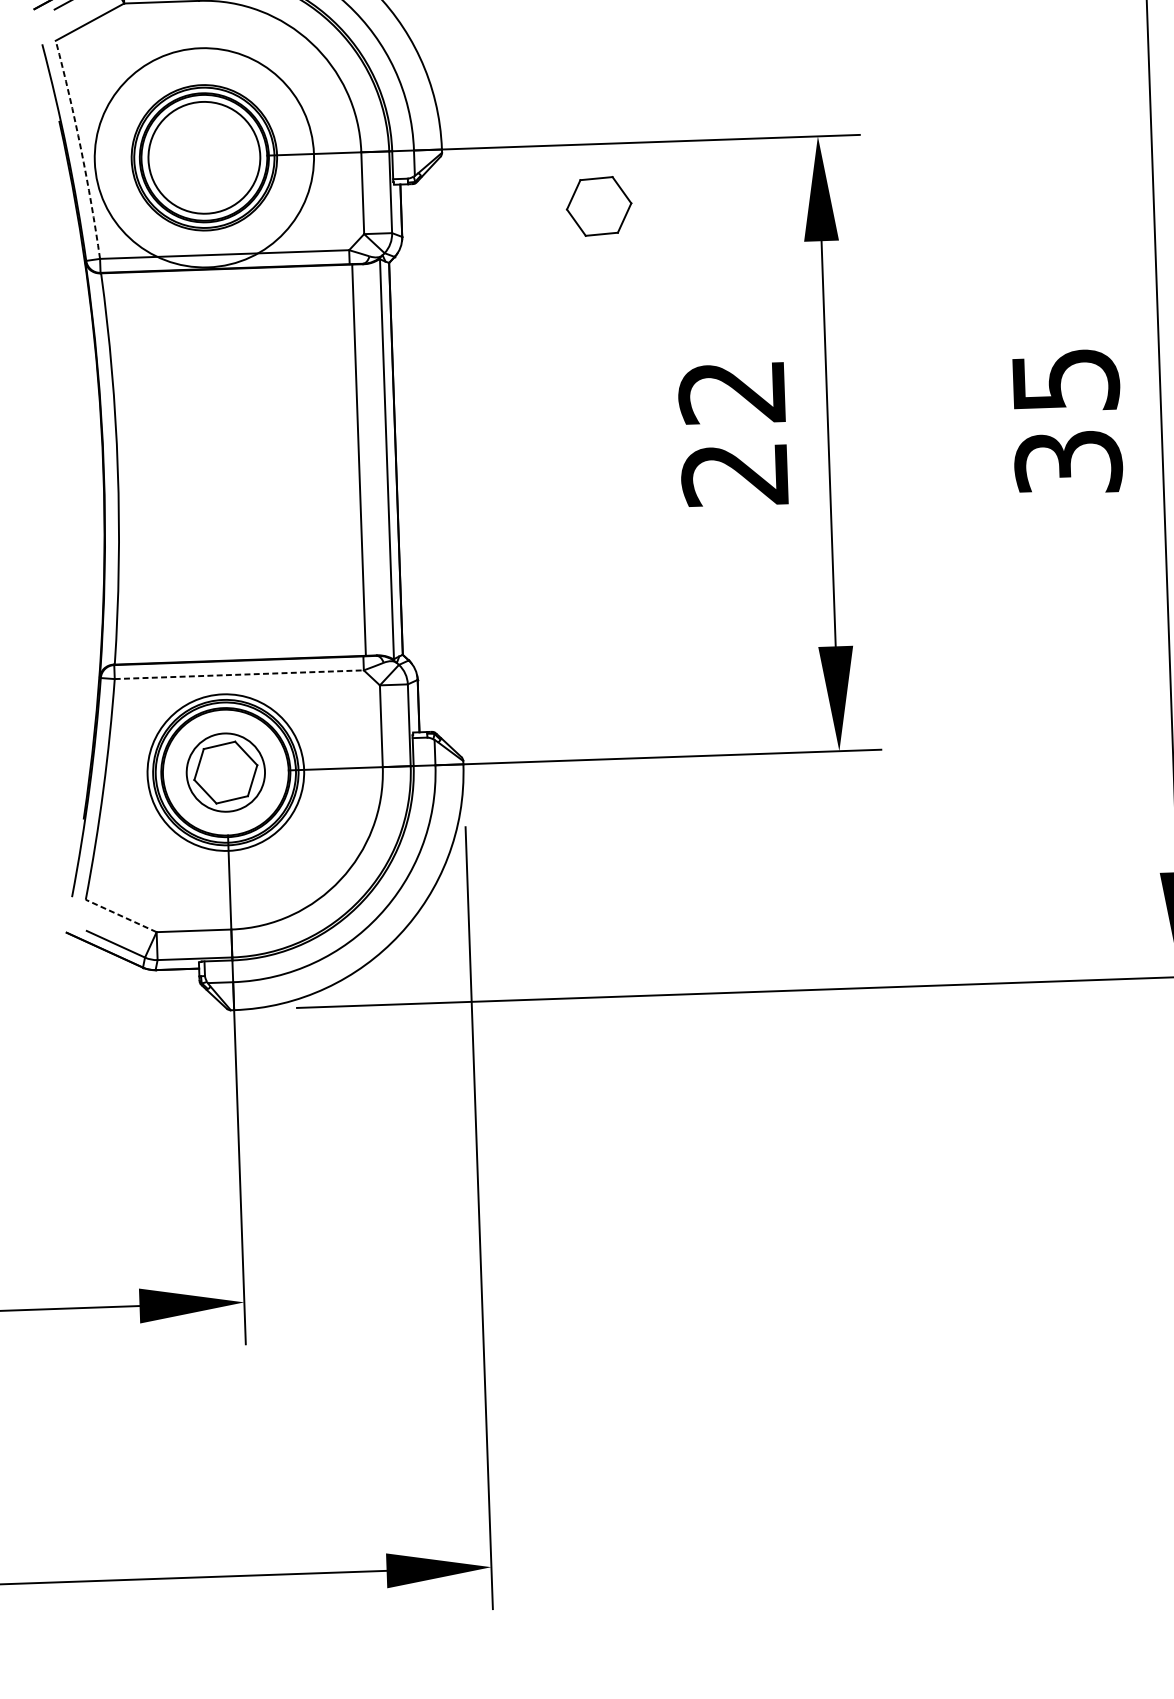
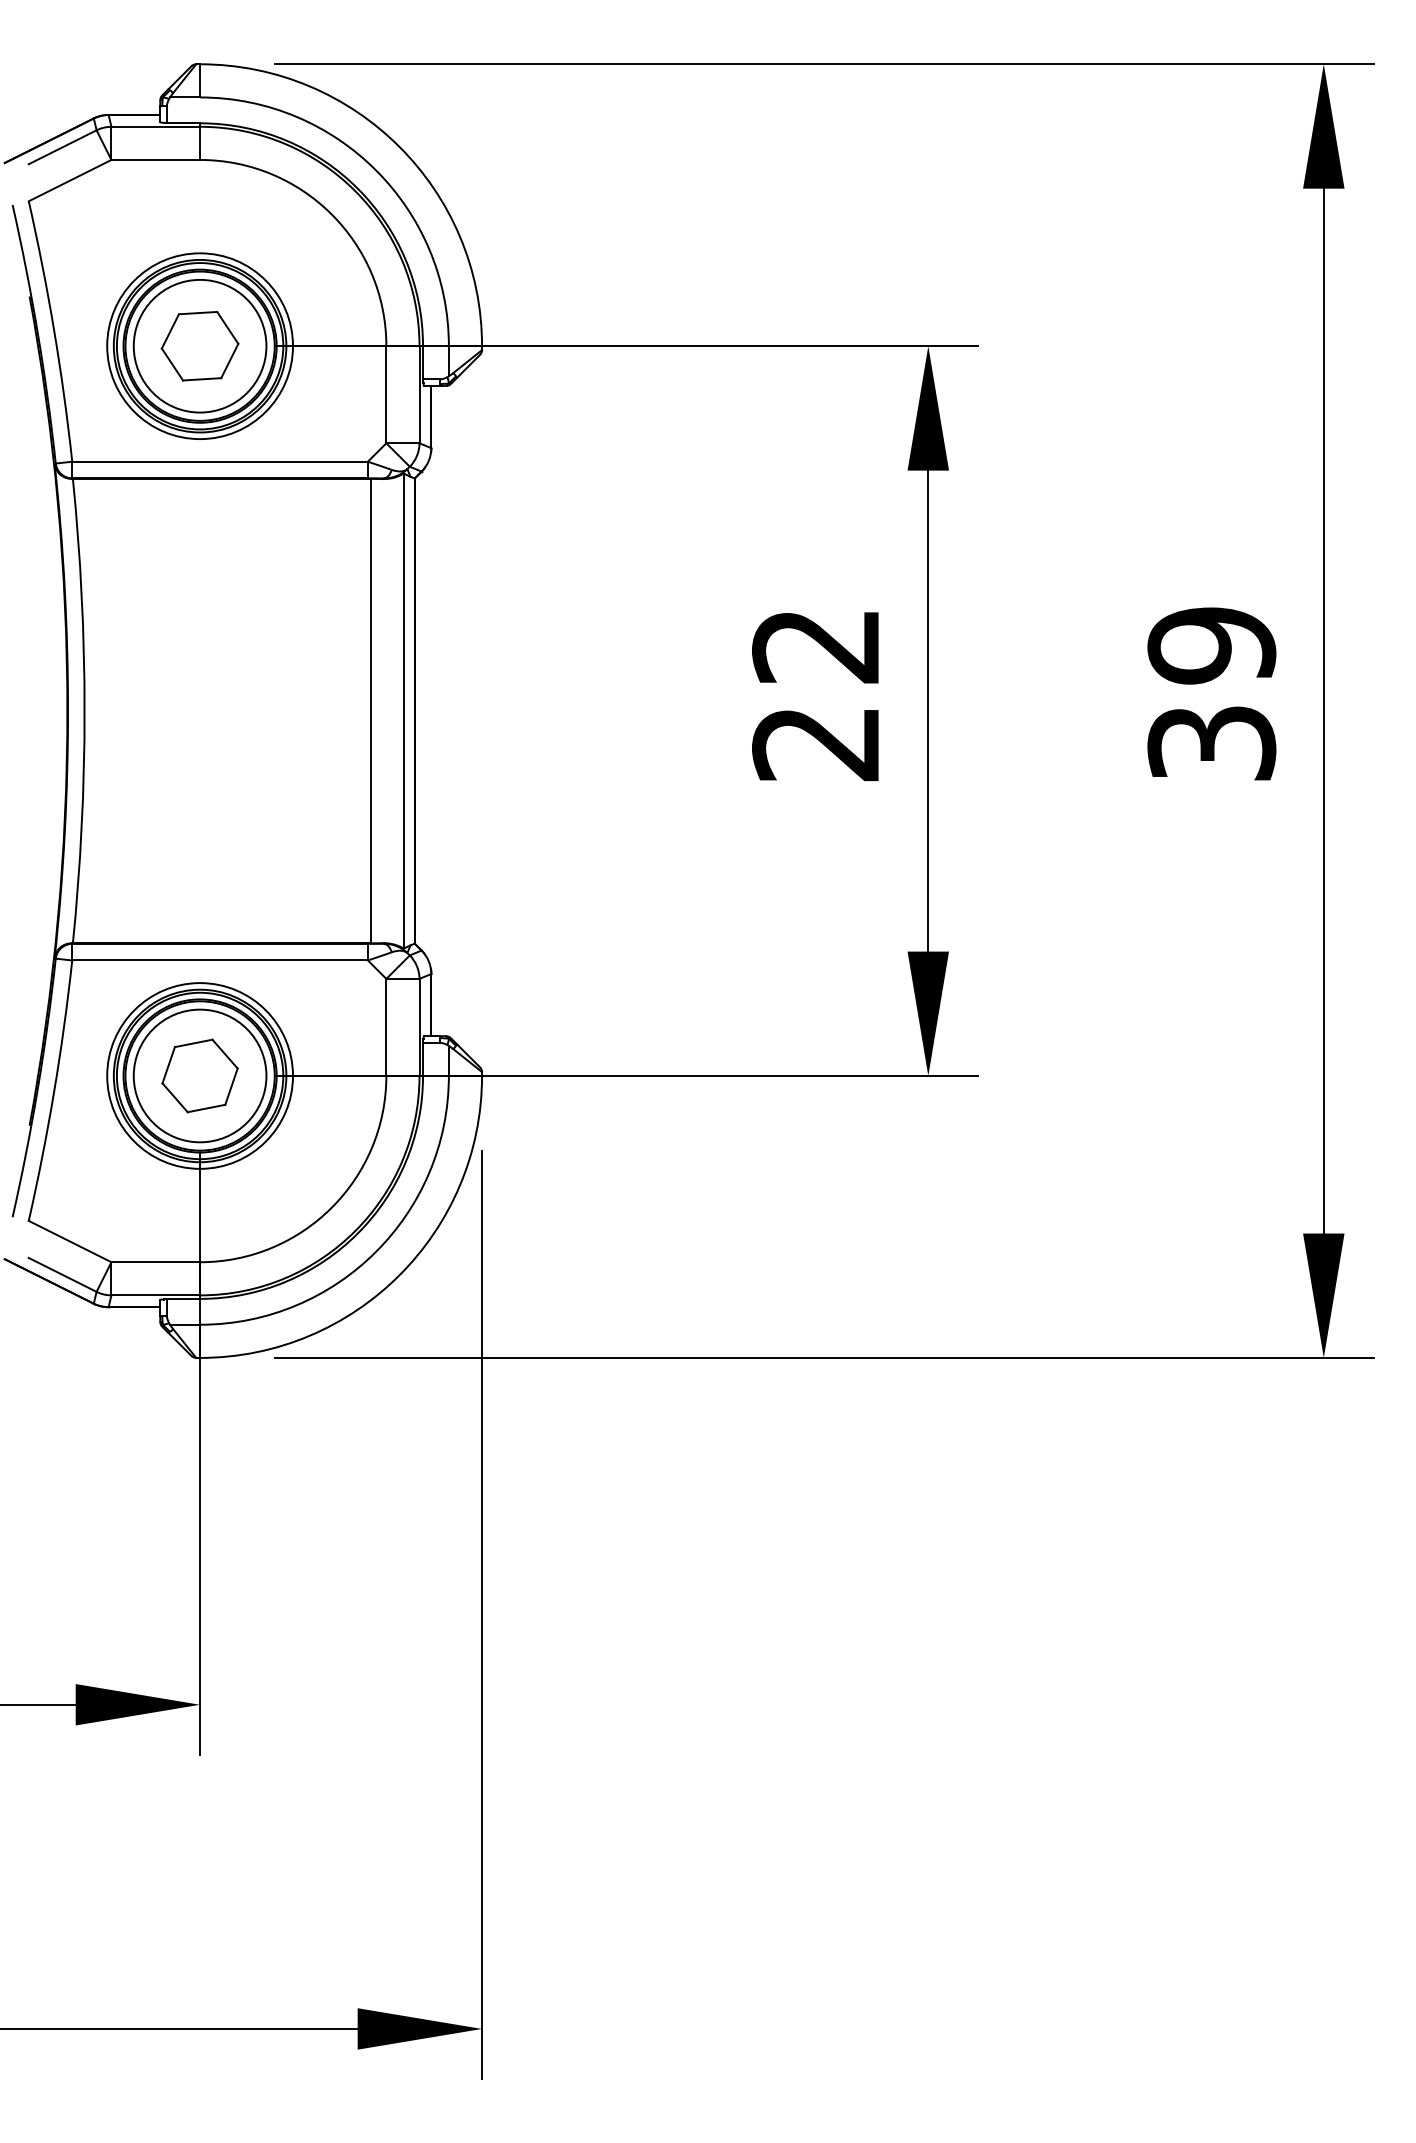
arc: (81, 148) -> (54, 330), dashed -> solid
circle: (204, 158) -> (200, 346), size x0.71
part: (598, 205) -> (199, 345), moved
text: (1065, 380) -> (1211, 645), 35 -> 39
line: (239, 674) -> (220, 960), dashed -> solid
circle: (225, 772) -> (199, 1075), size x1.43
line: (120, 915) -> (69, 1241), dashed -> solid

